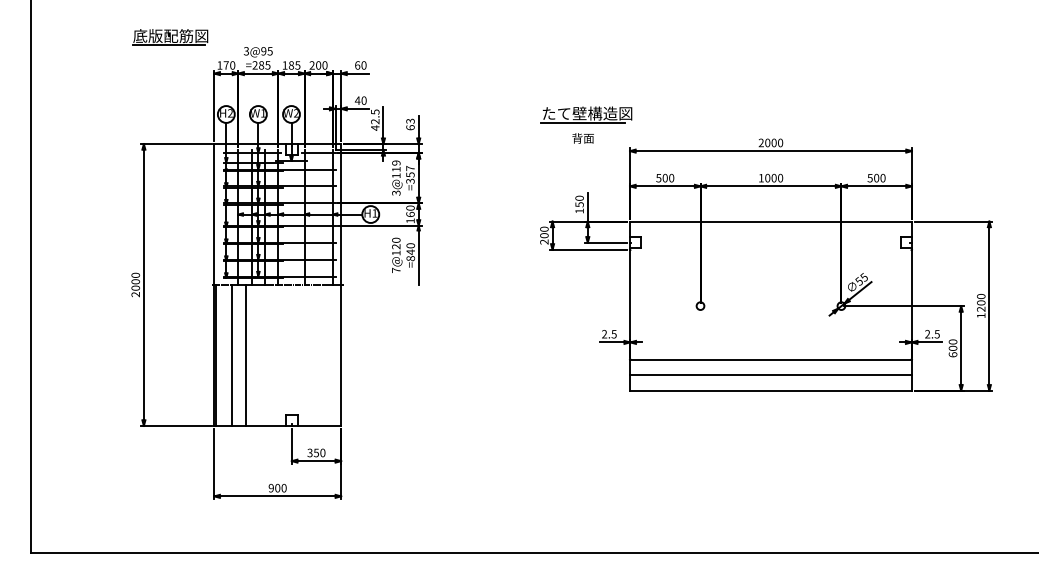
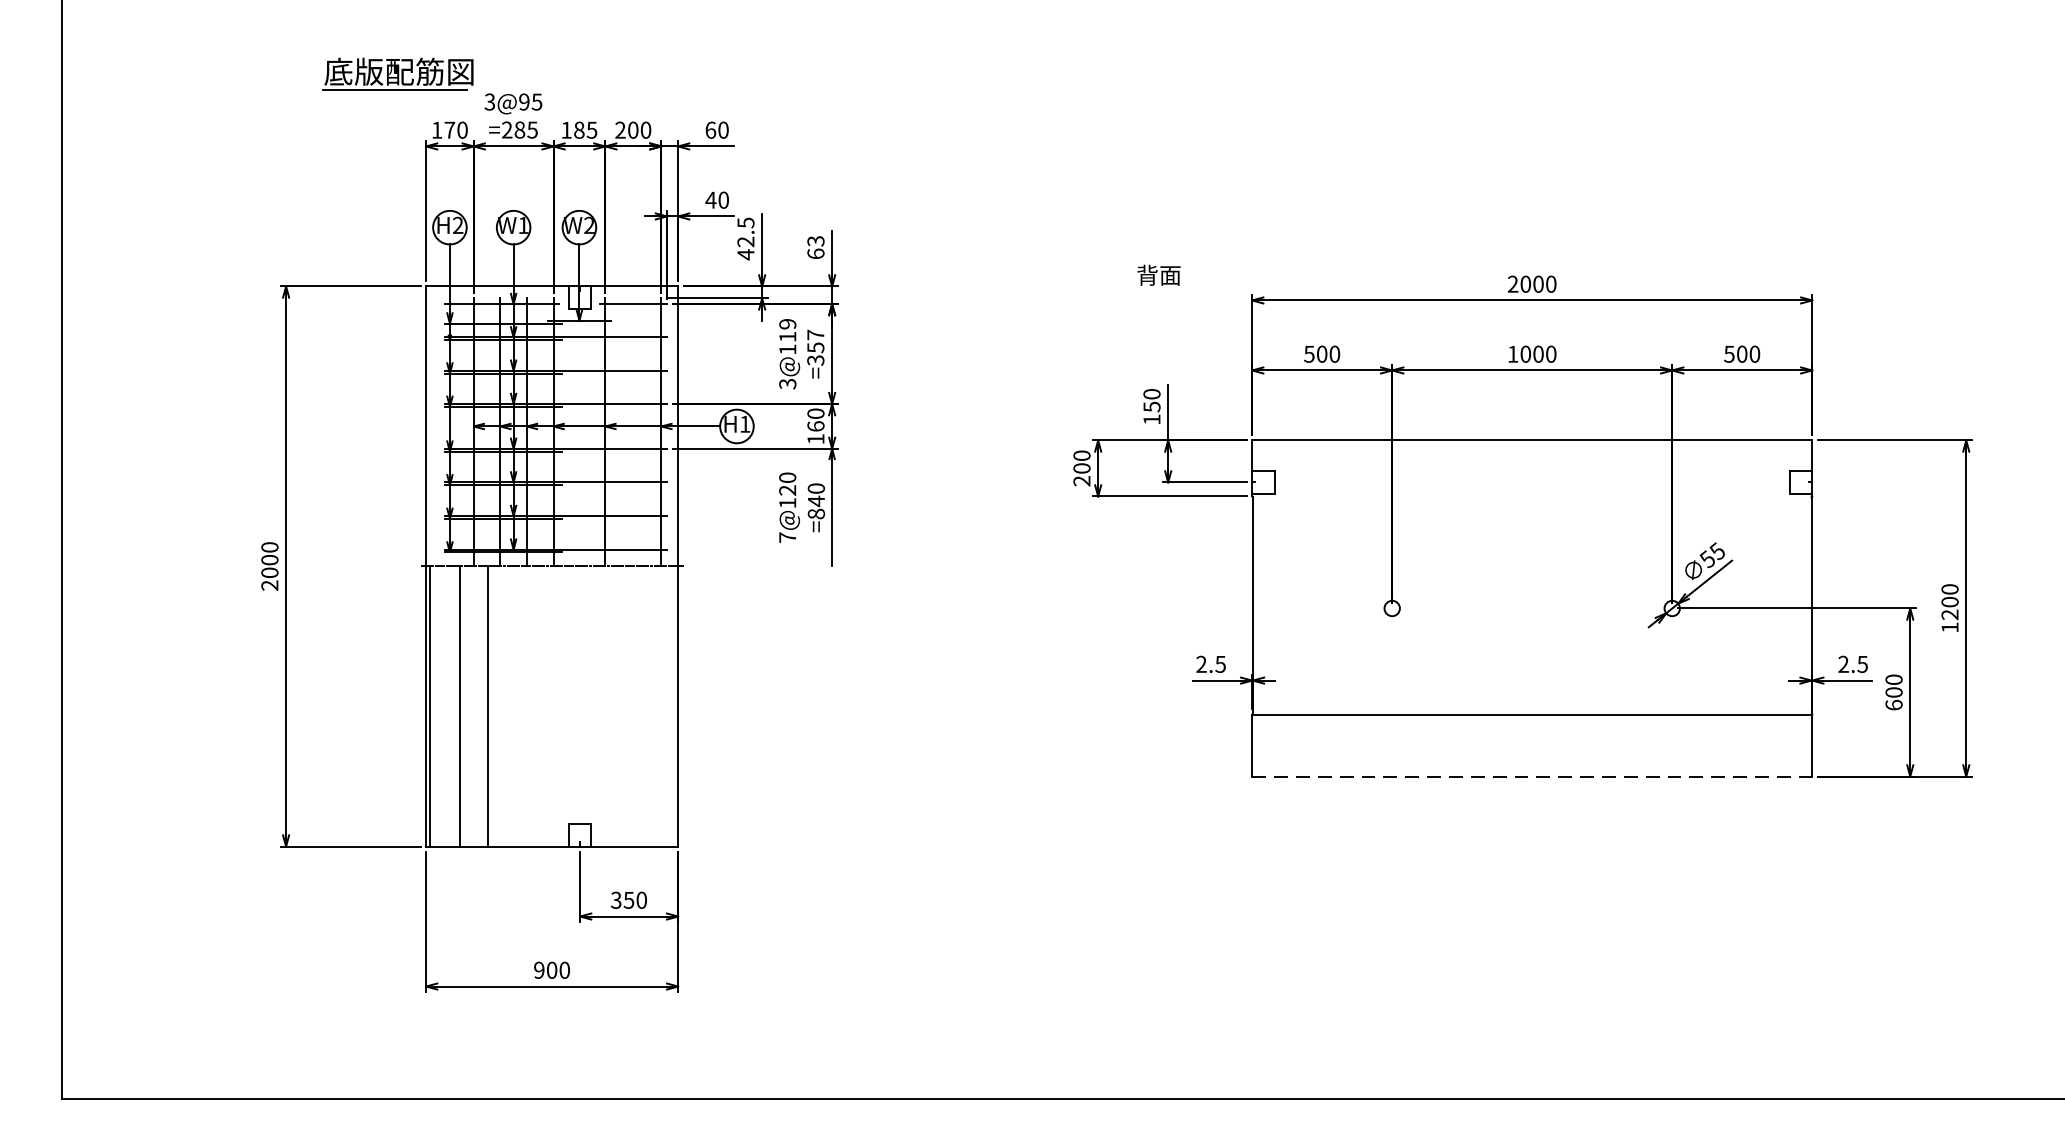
part: (170, 37) -> (398, 74), moved
part: (586, 114) -> (1165, 227), removed
line: (770, 375) -> (1531, 746), removed
line: (770, 390) -> (1531, 776), solid -> dashed

